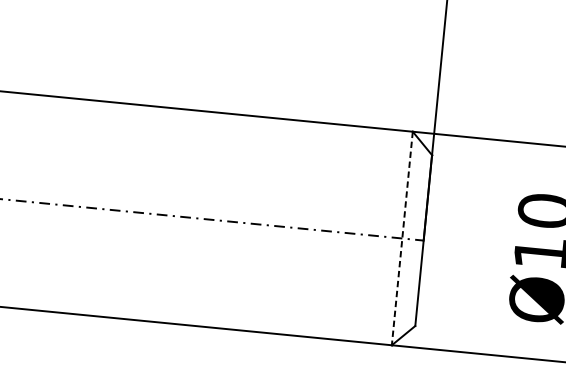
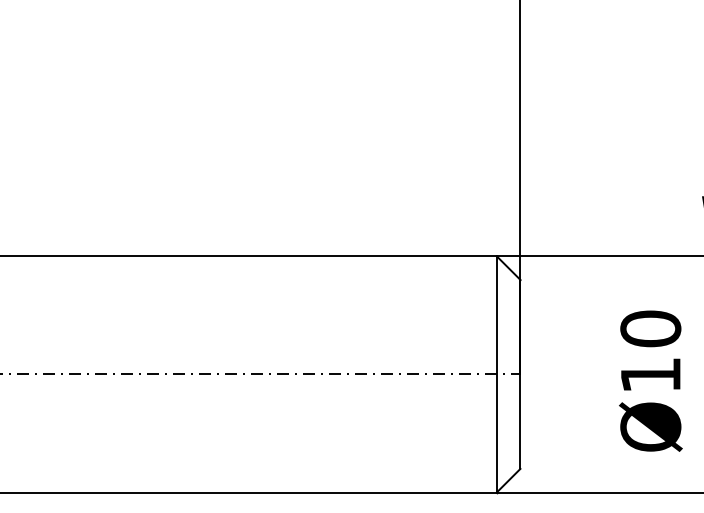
line: (402, 238) -> (496, 374), dashed -> solid

